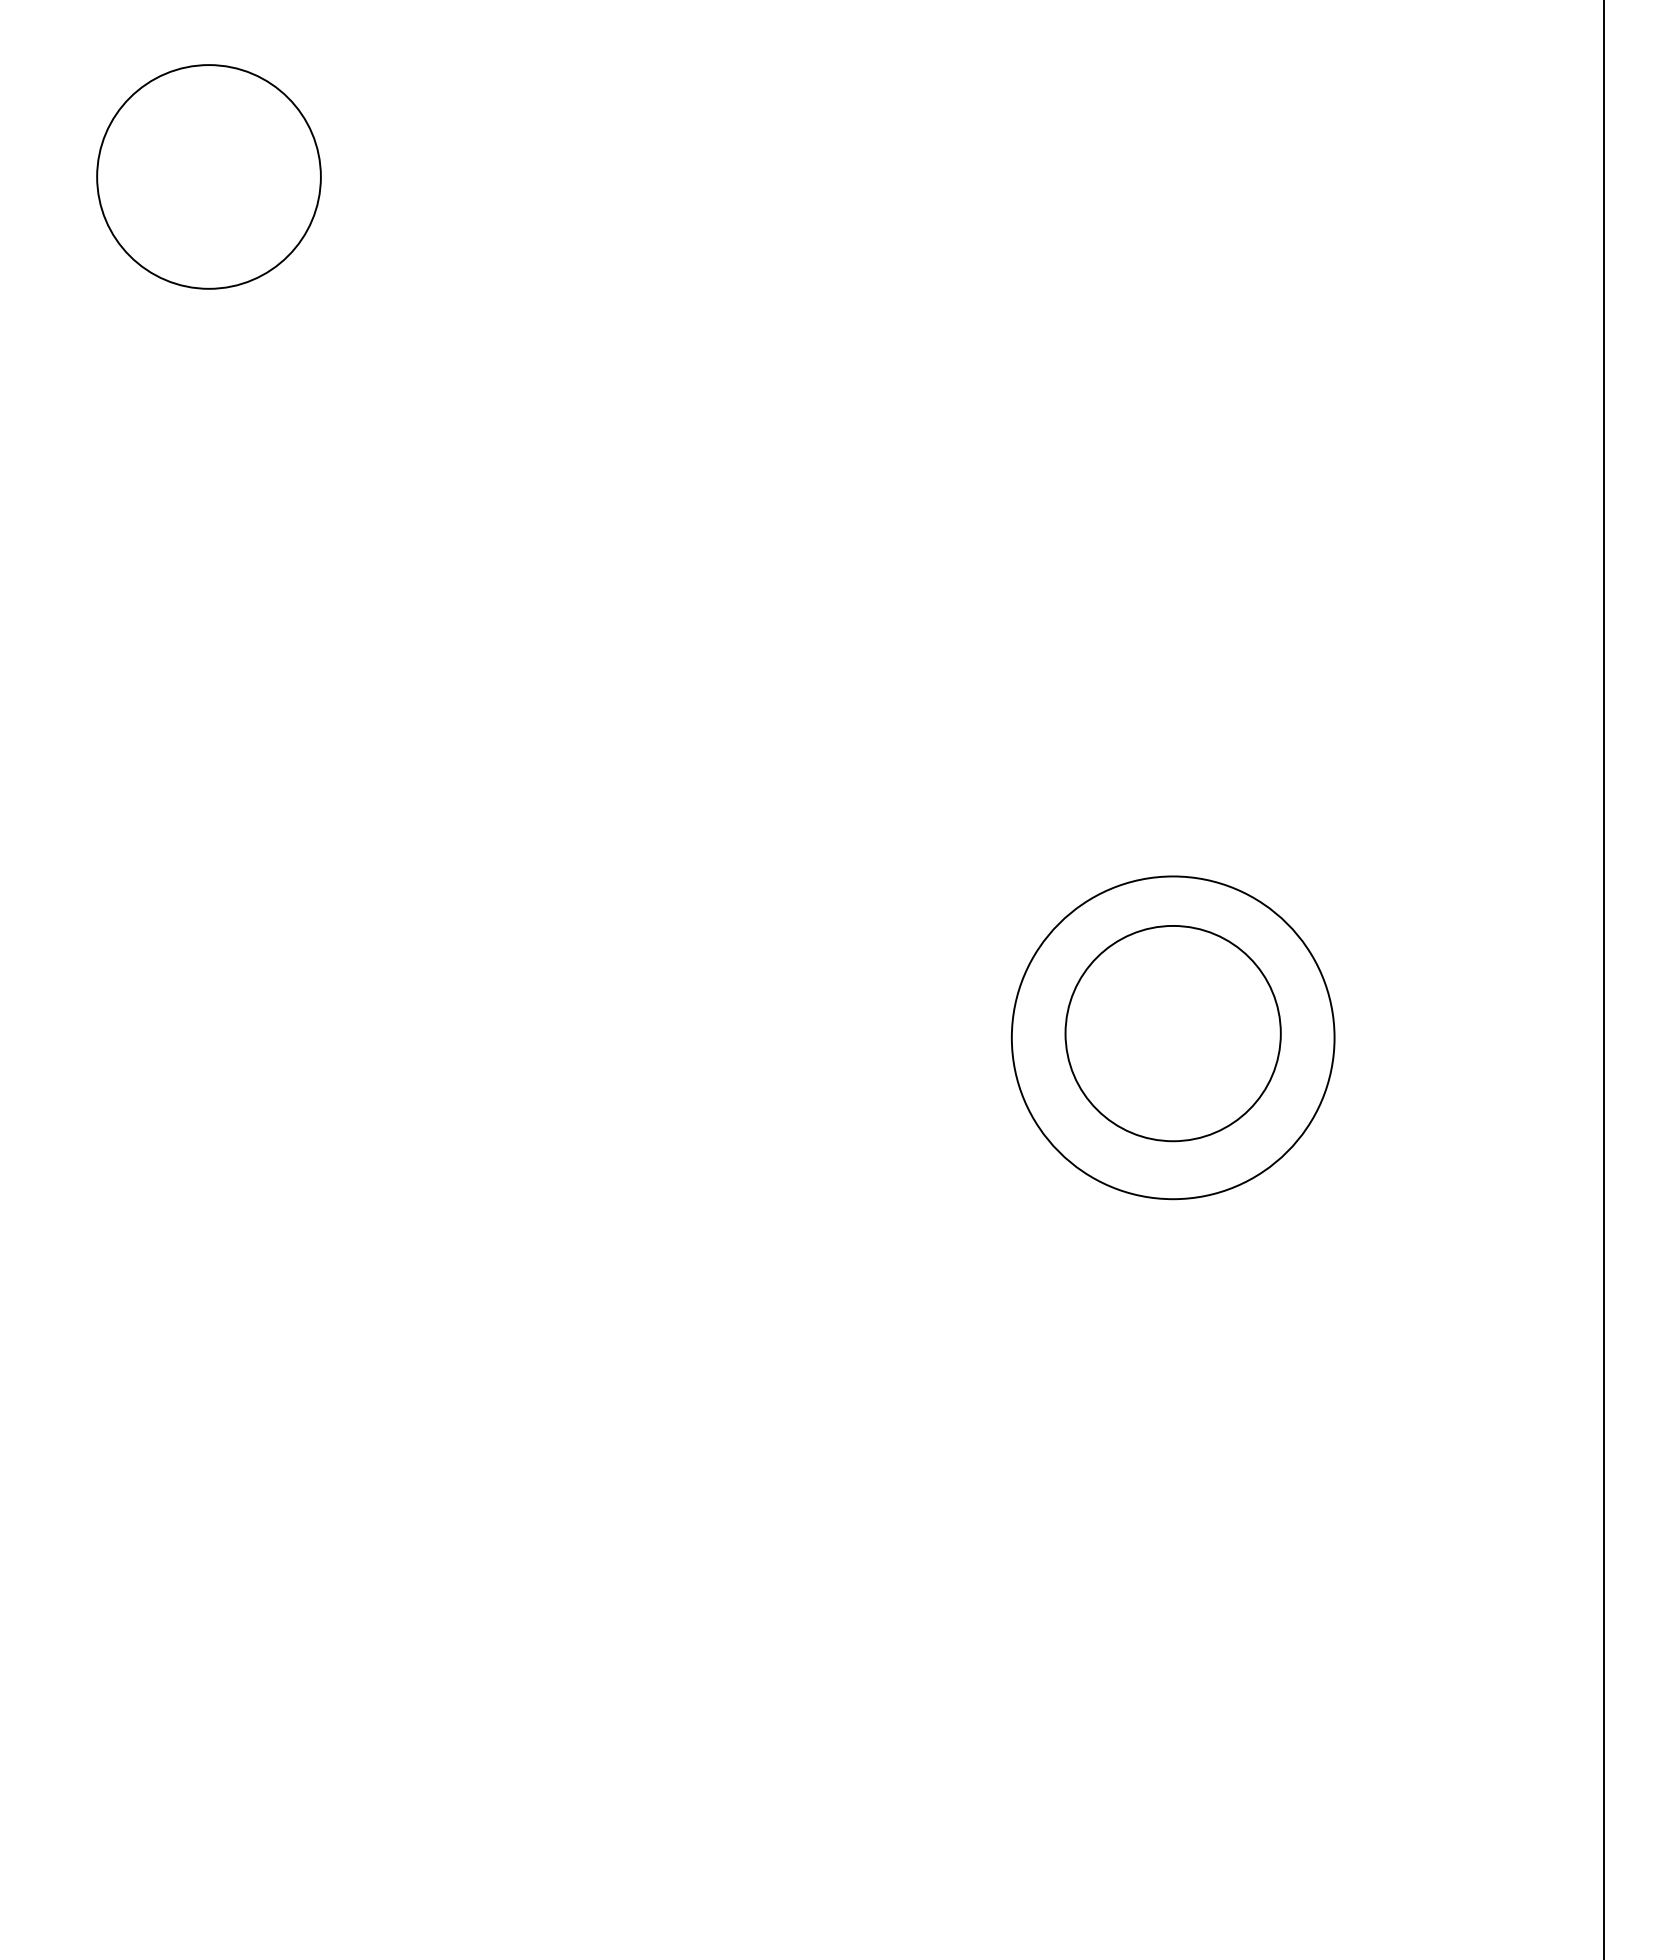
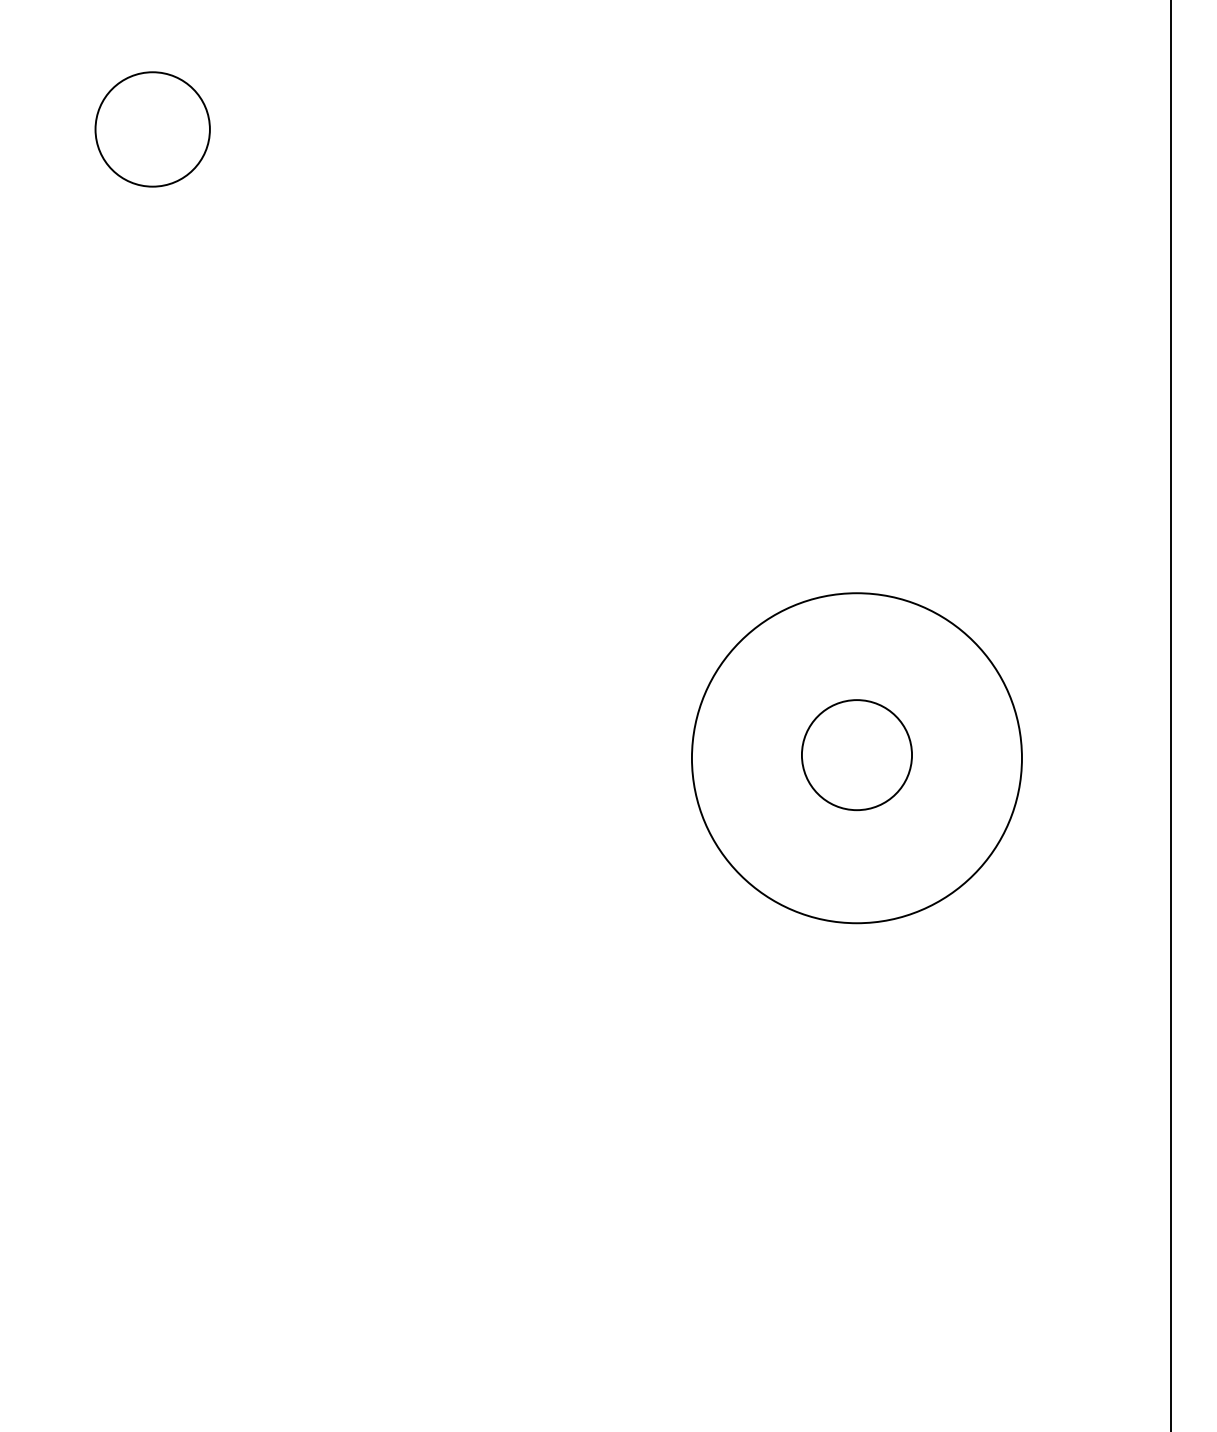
circle: (208, 176) -> (152, 129), size x0.7
circle: (1172, 1033) -> (856, 755), size x0.7
circle: (1172, 1037) -> (856, 757), size x1.4

